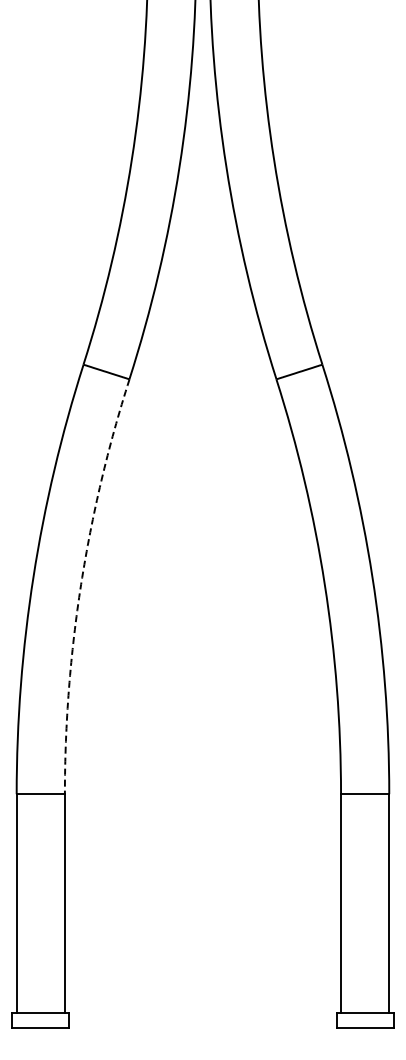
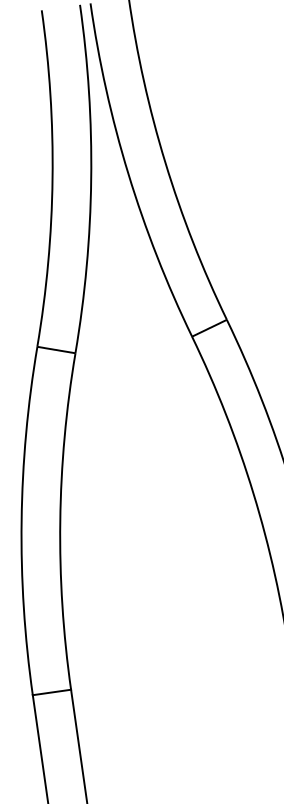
arc: (81, 584) -> (60, 521), dashed -> solid

